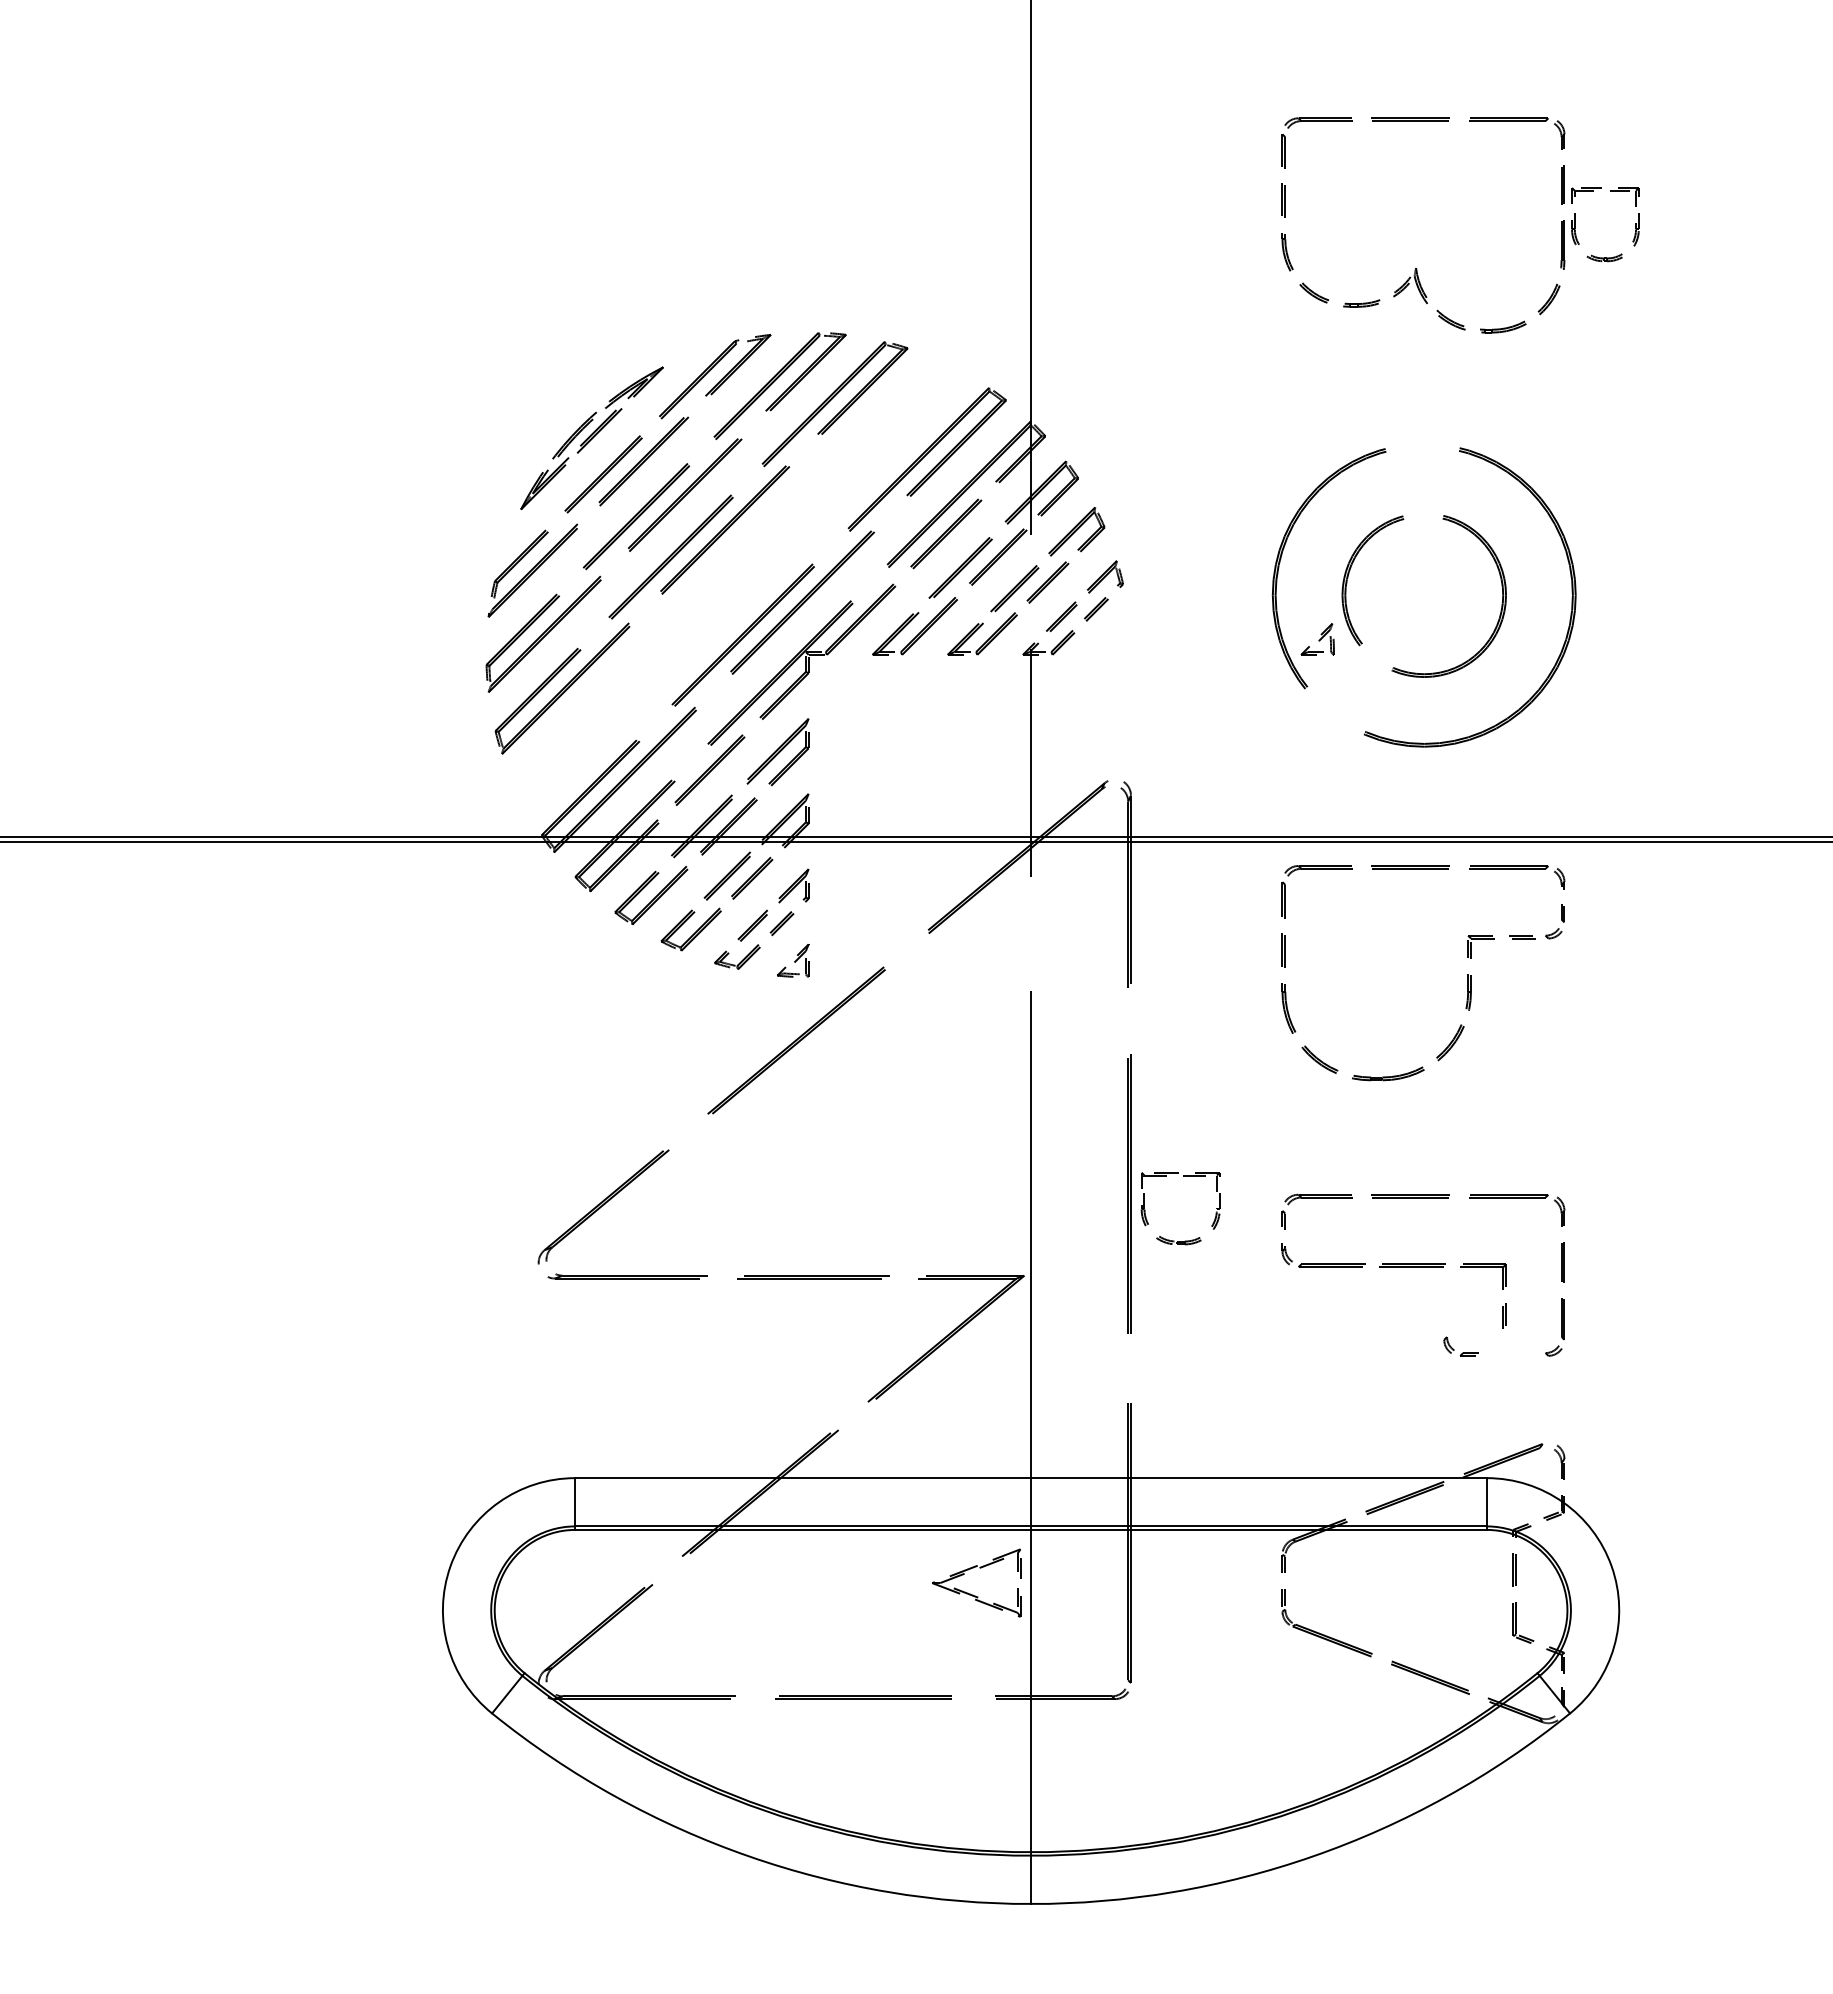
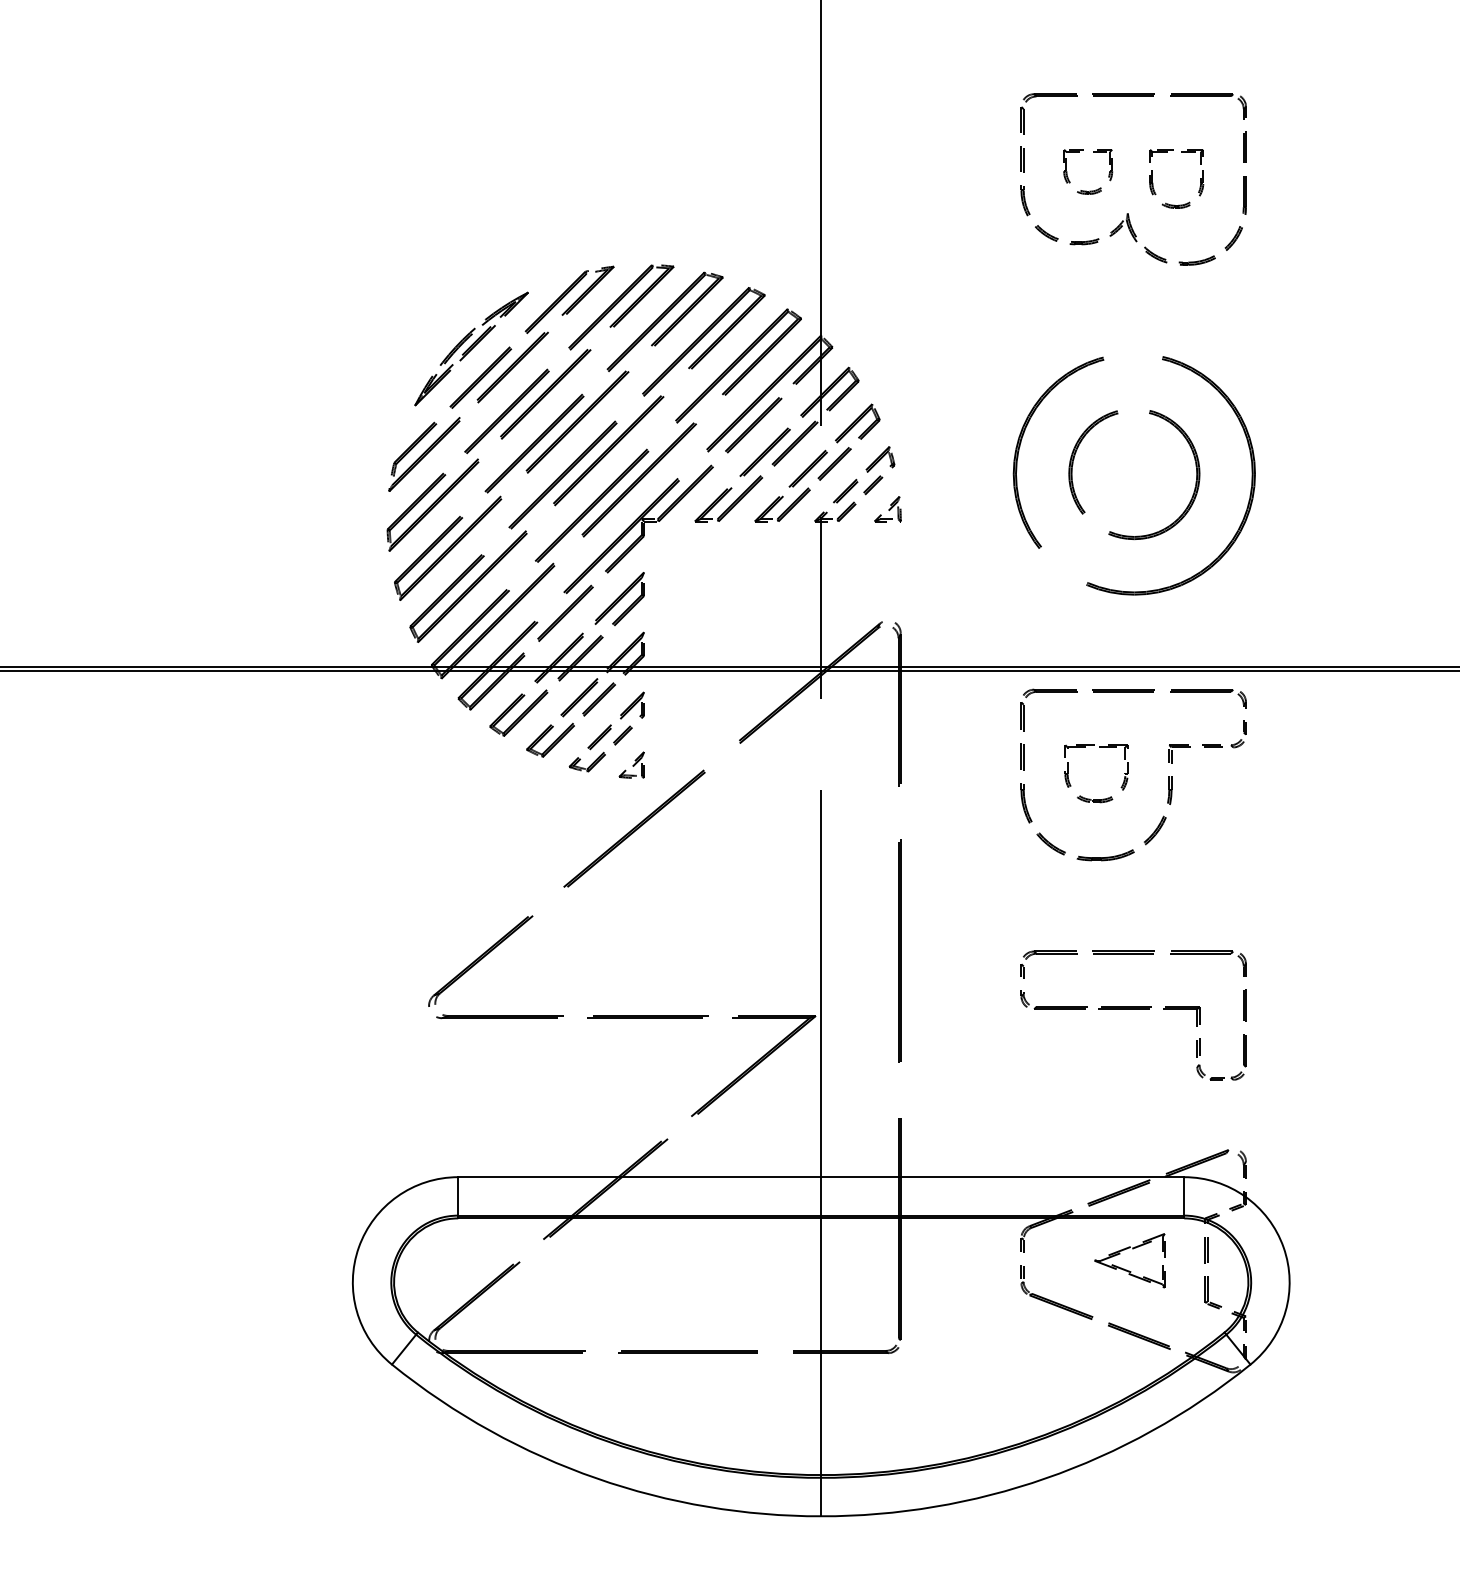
part: (1575, 224) -> (1152, 178), moved
part: (1364, 239) -> (1086, 190), added
part: (737, 583) -> (587, 464), added
part: (1317, 639) -> (887, 509), moved
part: (1183, 1176) -> (1098, 748), moved
part: (1462, 1352) -> (1211, 1077), moved
part: (973, 1594) -> (1127, 1269), moved

